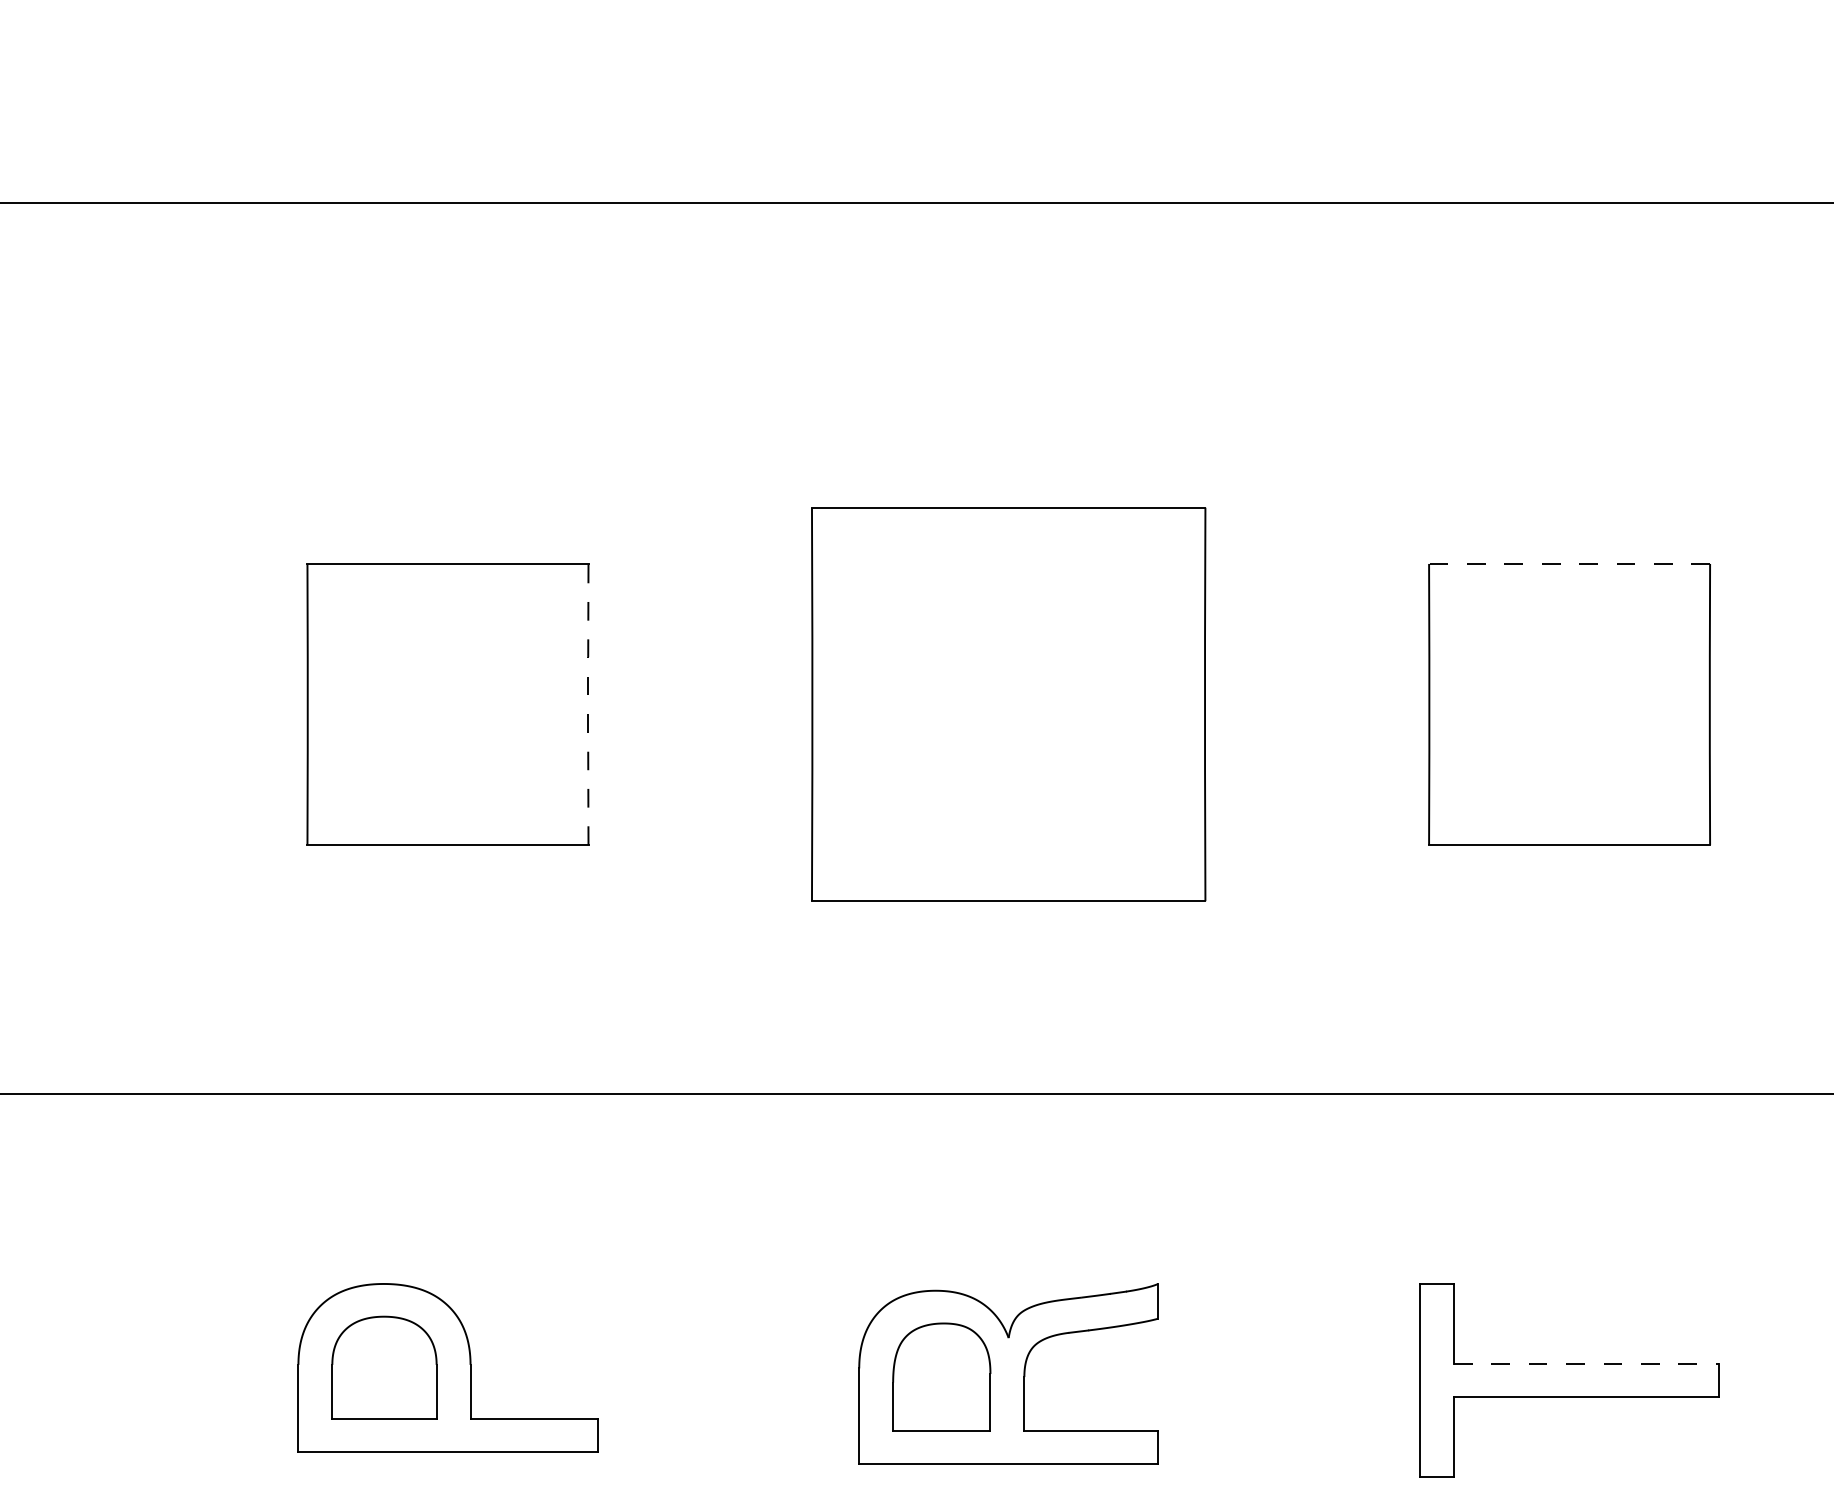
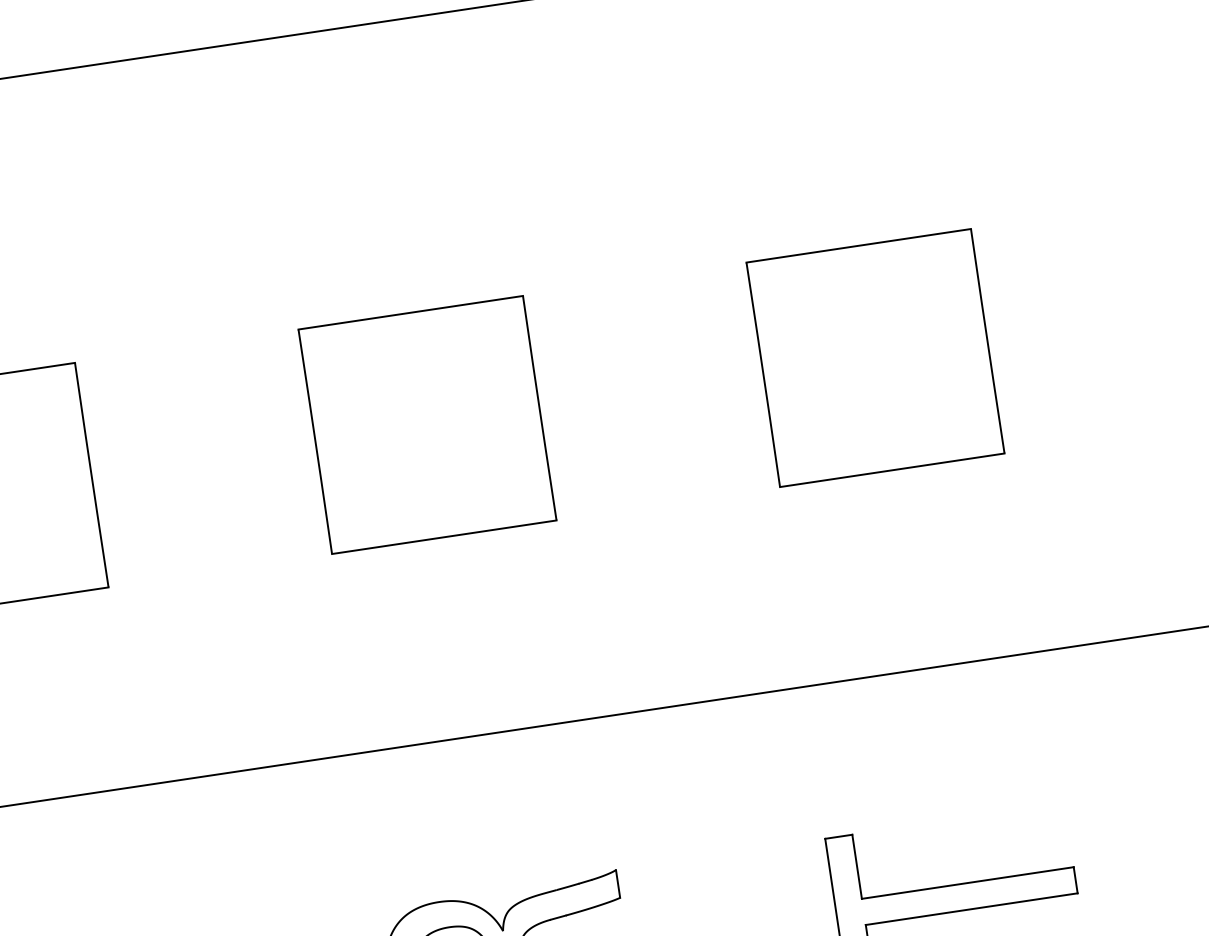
line: (1569, 563) -> (858, 245), dashed -> solid
line: (588, 703) -> (91, 474), dashed -> solid
part: (1008, 704) -> (427, 425), size x0.71
line: (1586, 1364) -> (967, 883), dashed -> solid

